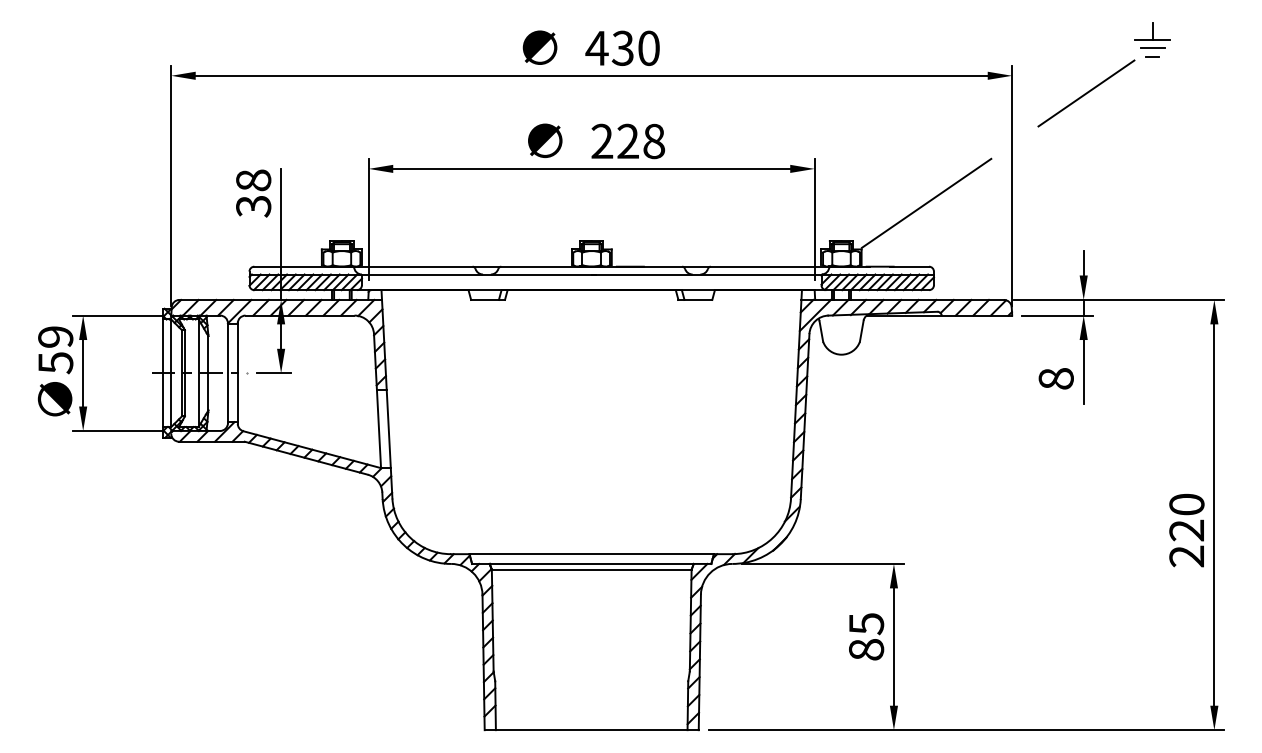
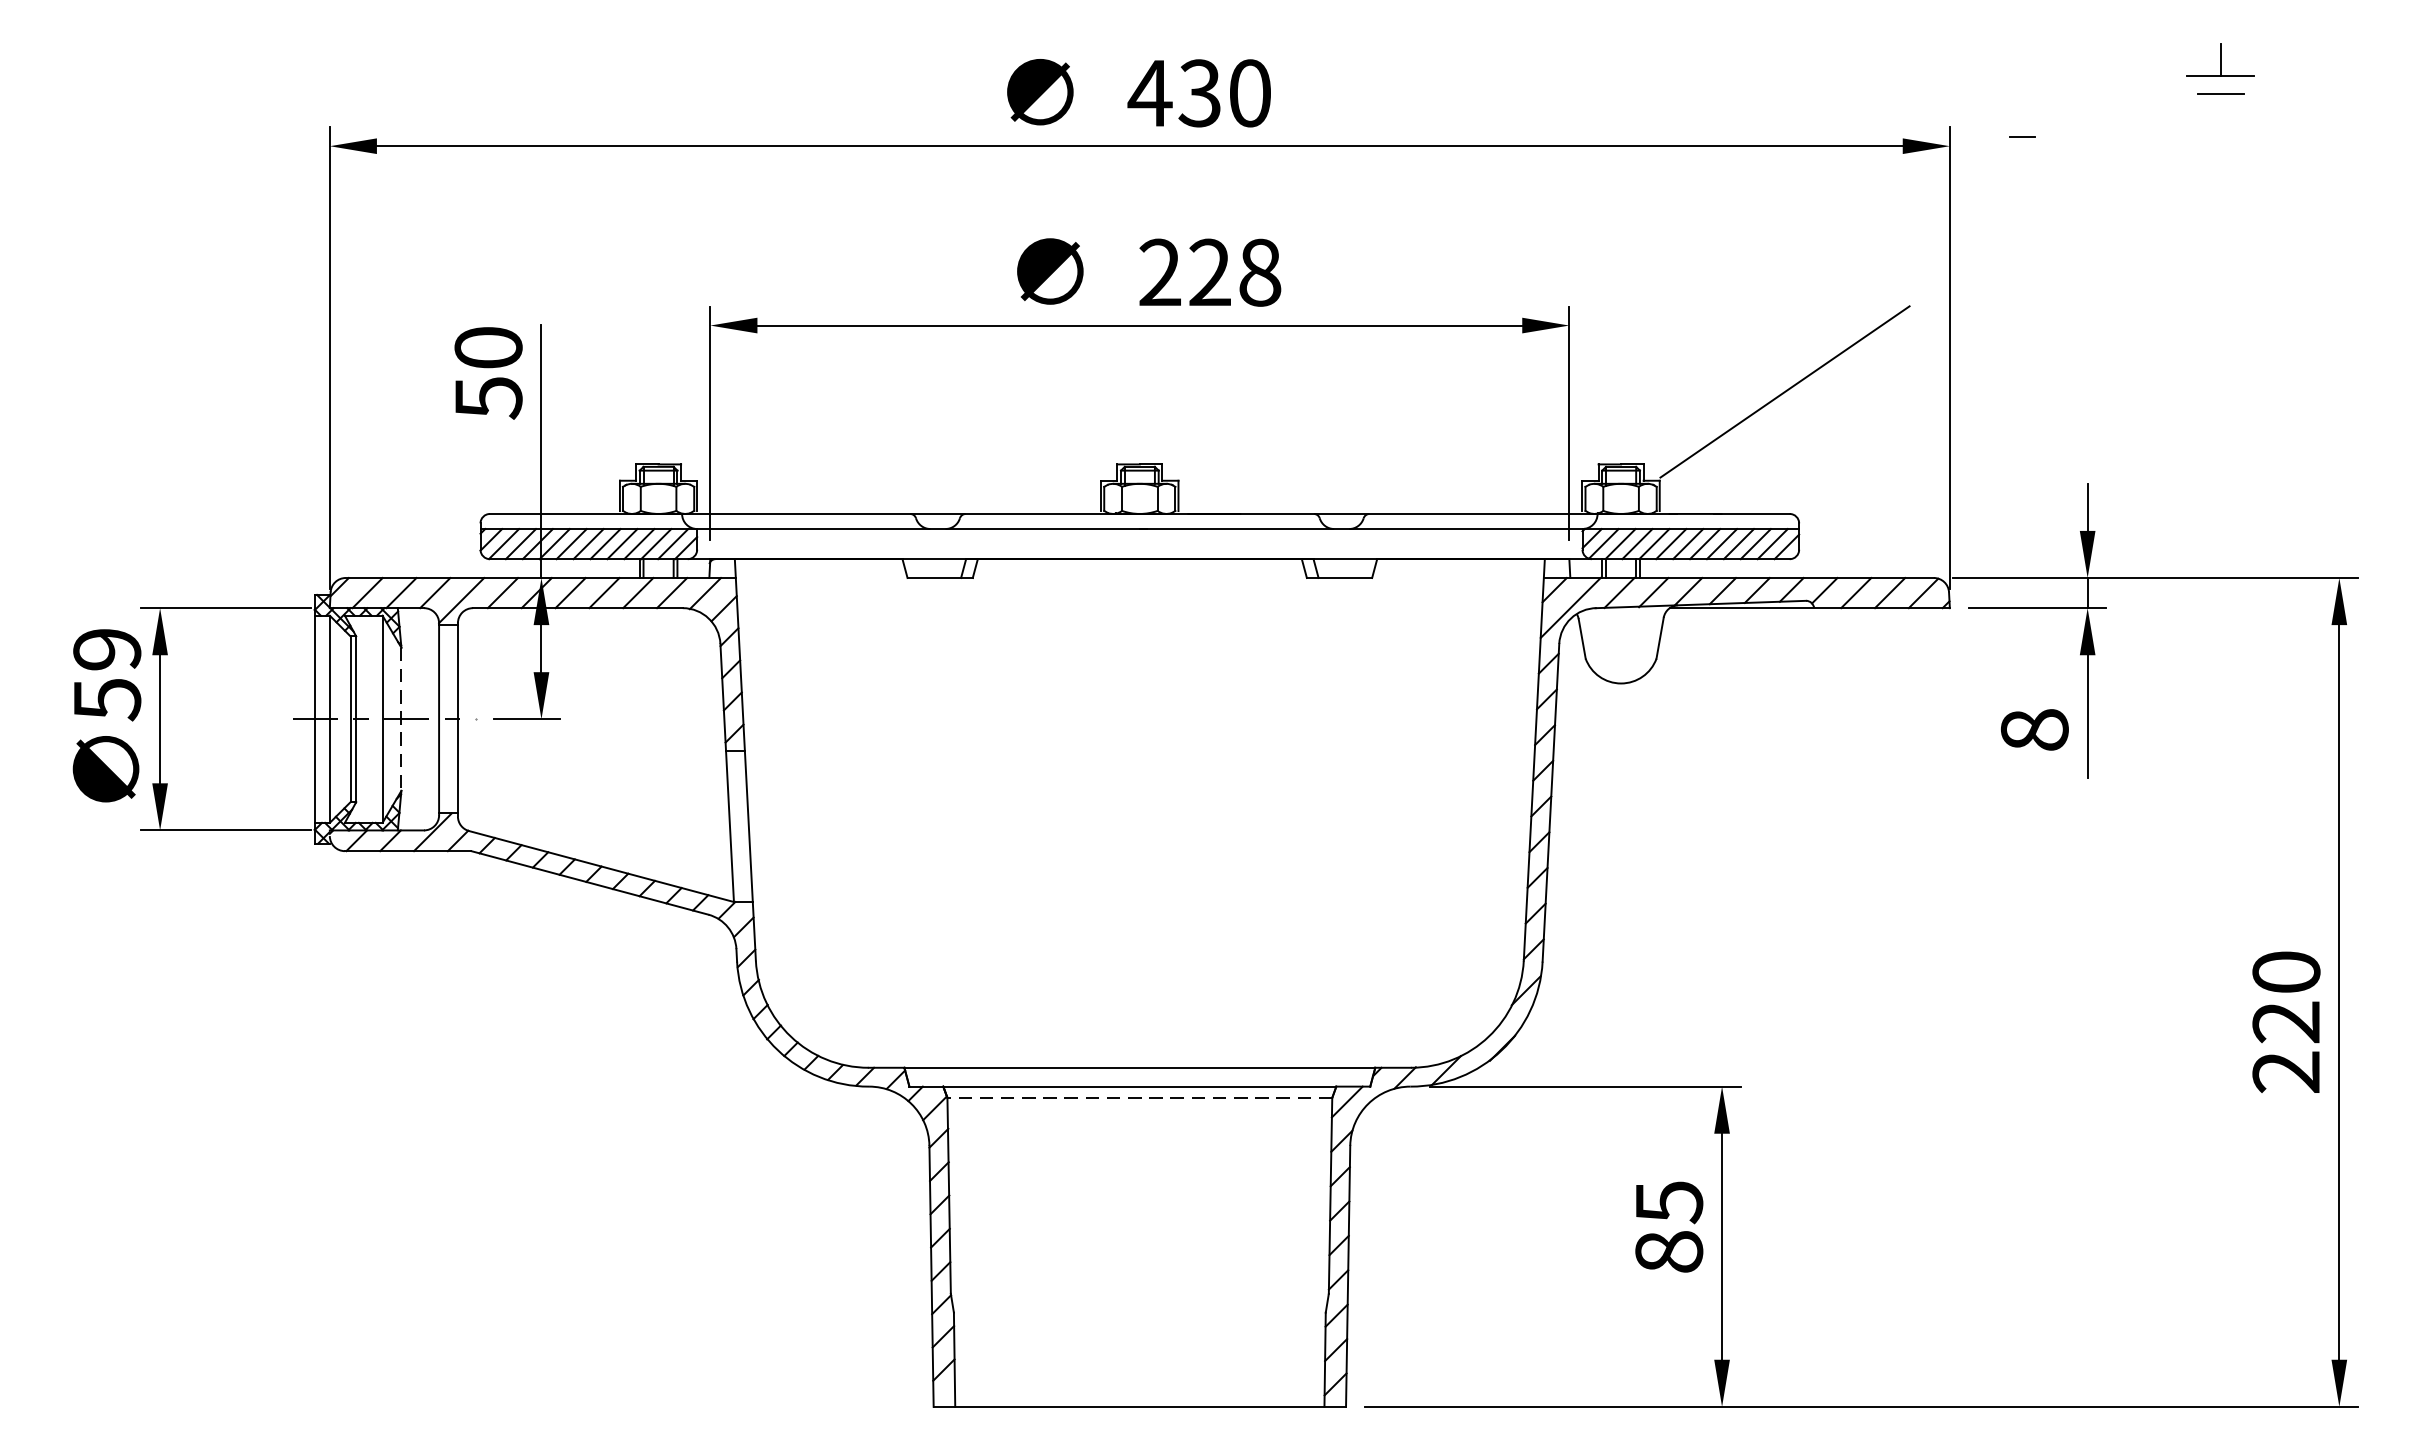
line: (1152, 56) -> (2021, 135), moved
line: (1086, 93) -> (2093, 180), removed
text: (253, 193) -> (488, 372), 38 -> 50
line: (208, 373) -> (401, 719), solid -> dashed
line: (591, 569) -> (1139, 1097), solid -> dashed

